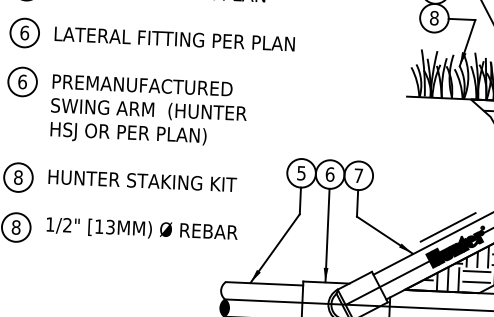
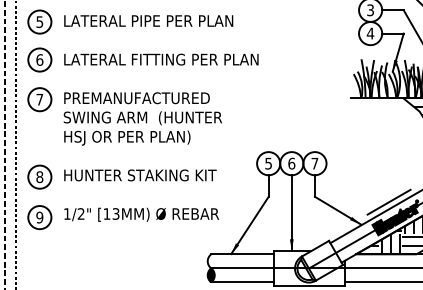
text: (434, 18) -> (370, 33), 8 -> 4
text: (22, 81) -> (39, 99), 6 -> 7
text: (15, 227) -> (39, 217), 8 -> 9

